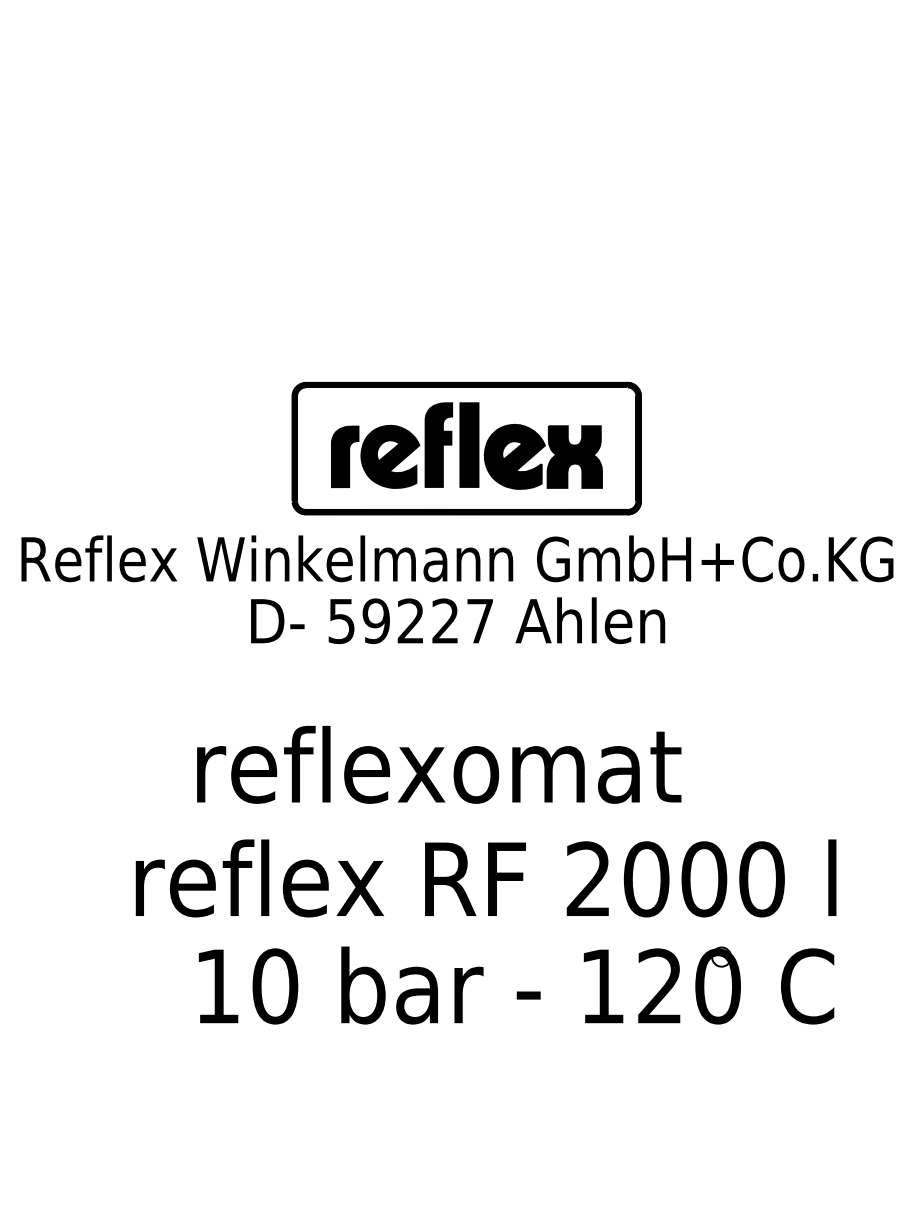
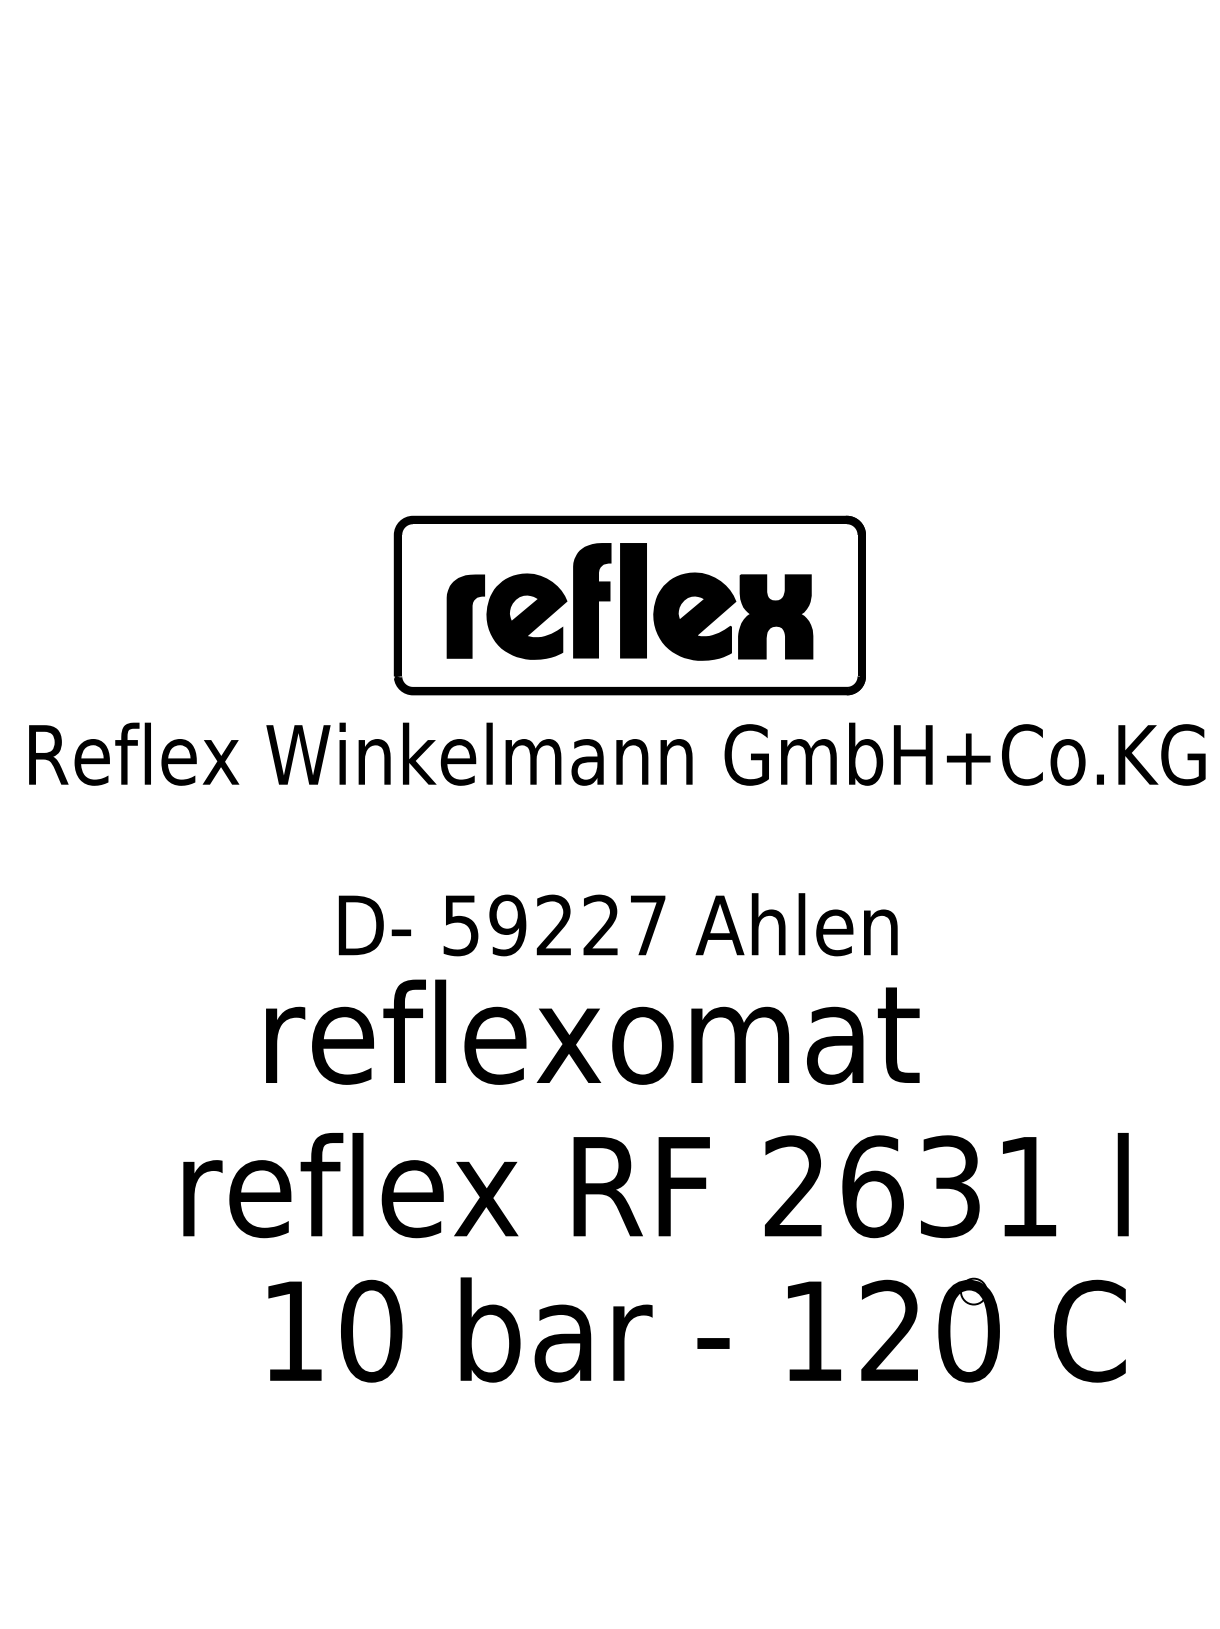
text: (457, 620) -> (617, 924), moved
text: (704, 879) -> (950, 1186), 2000 -> 2631

